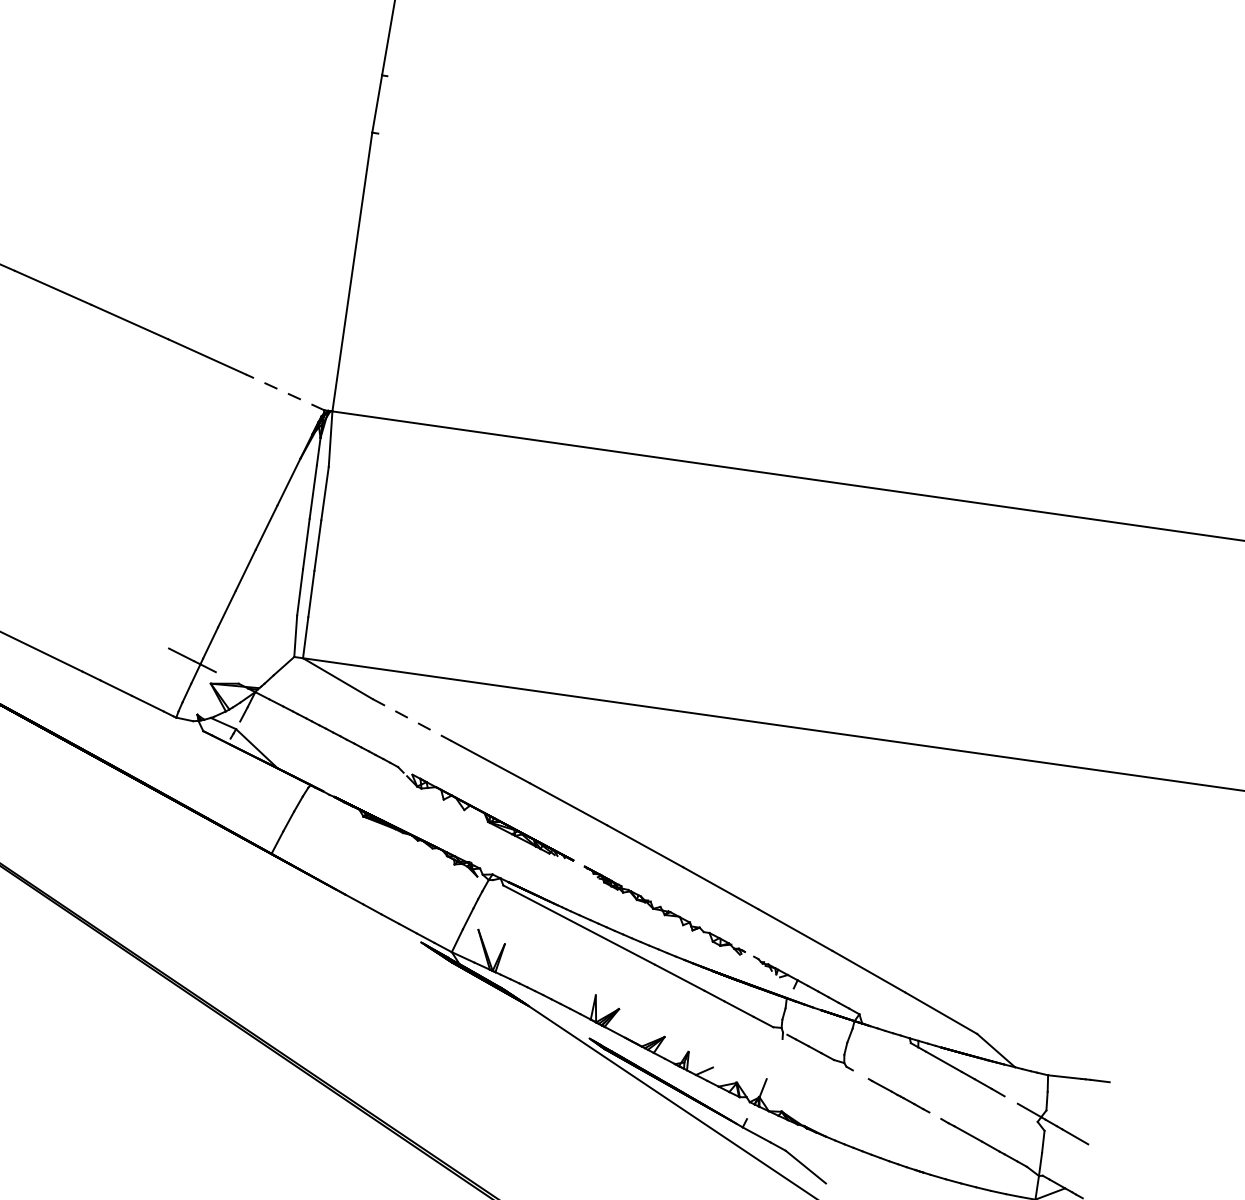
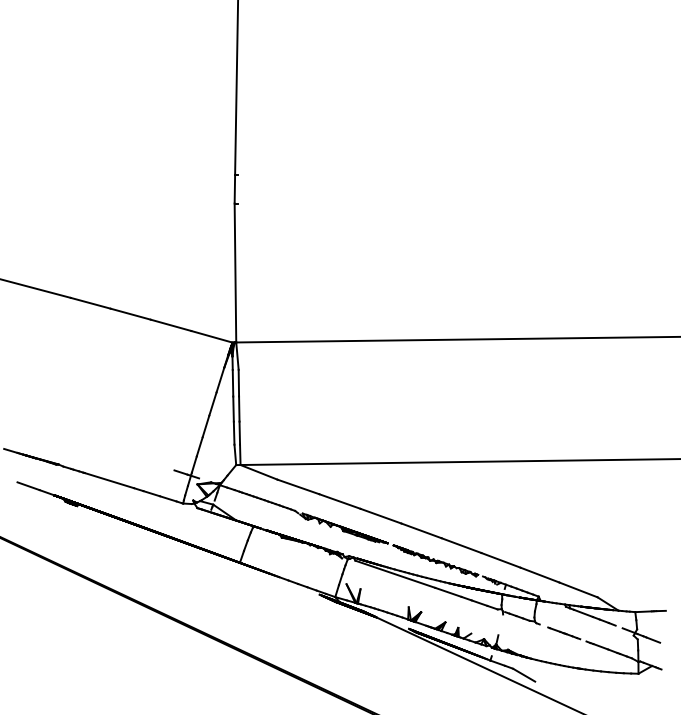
line: (284, 391) -> (211, 336), dashed -> solid
line: (412, 721) -> (298, 487), dashed -> solid

